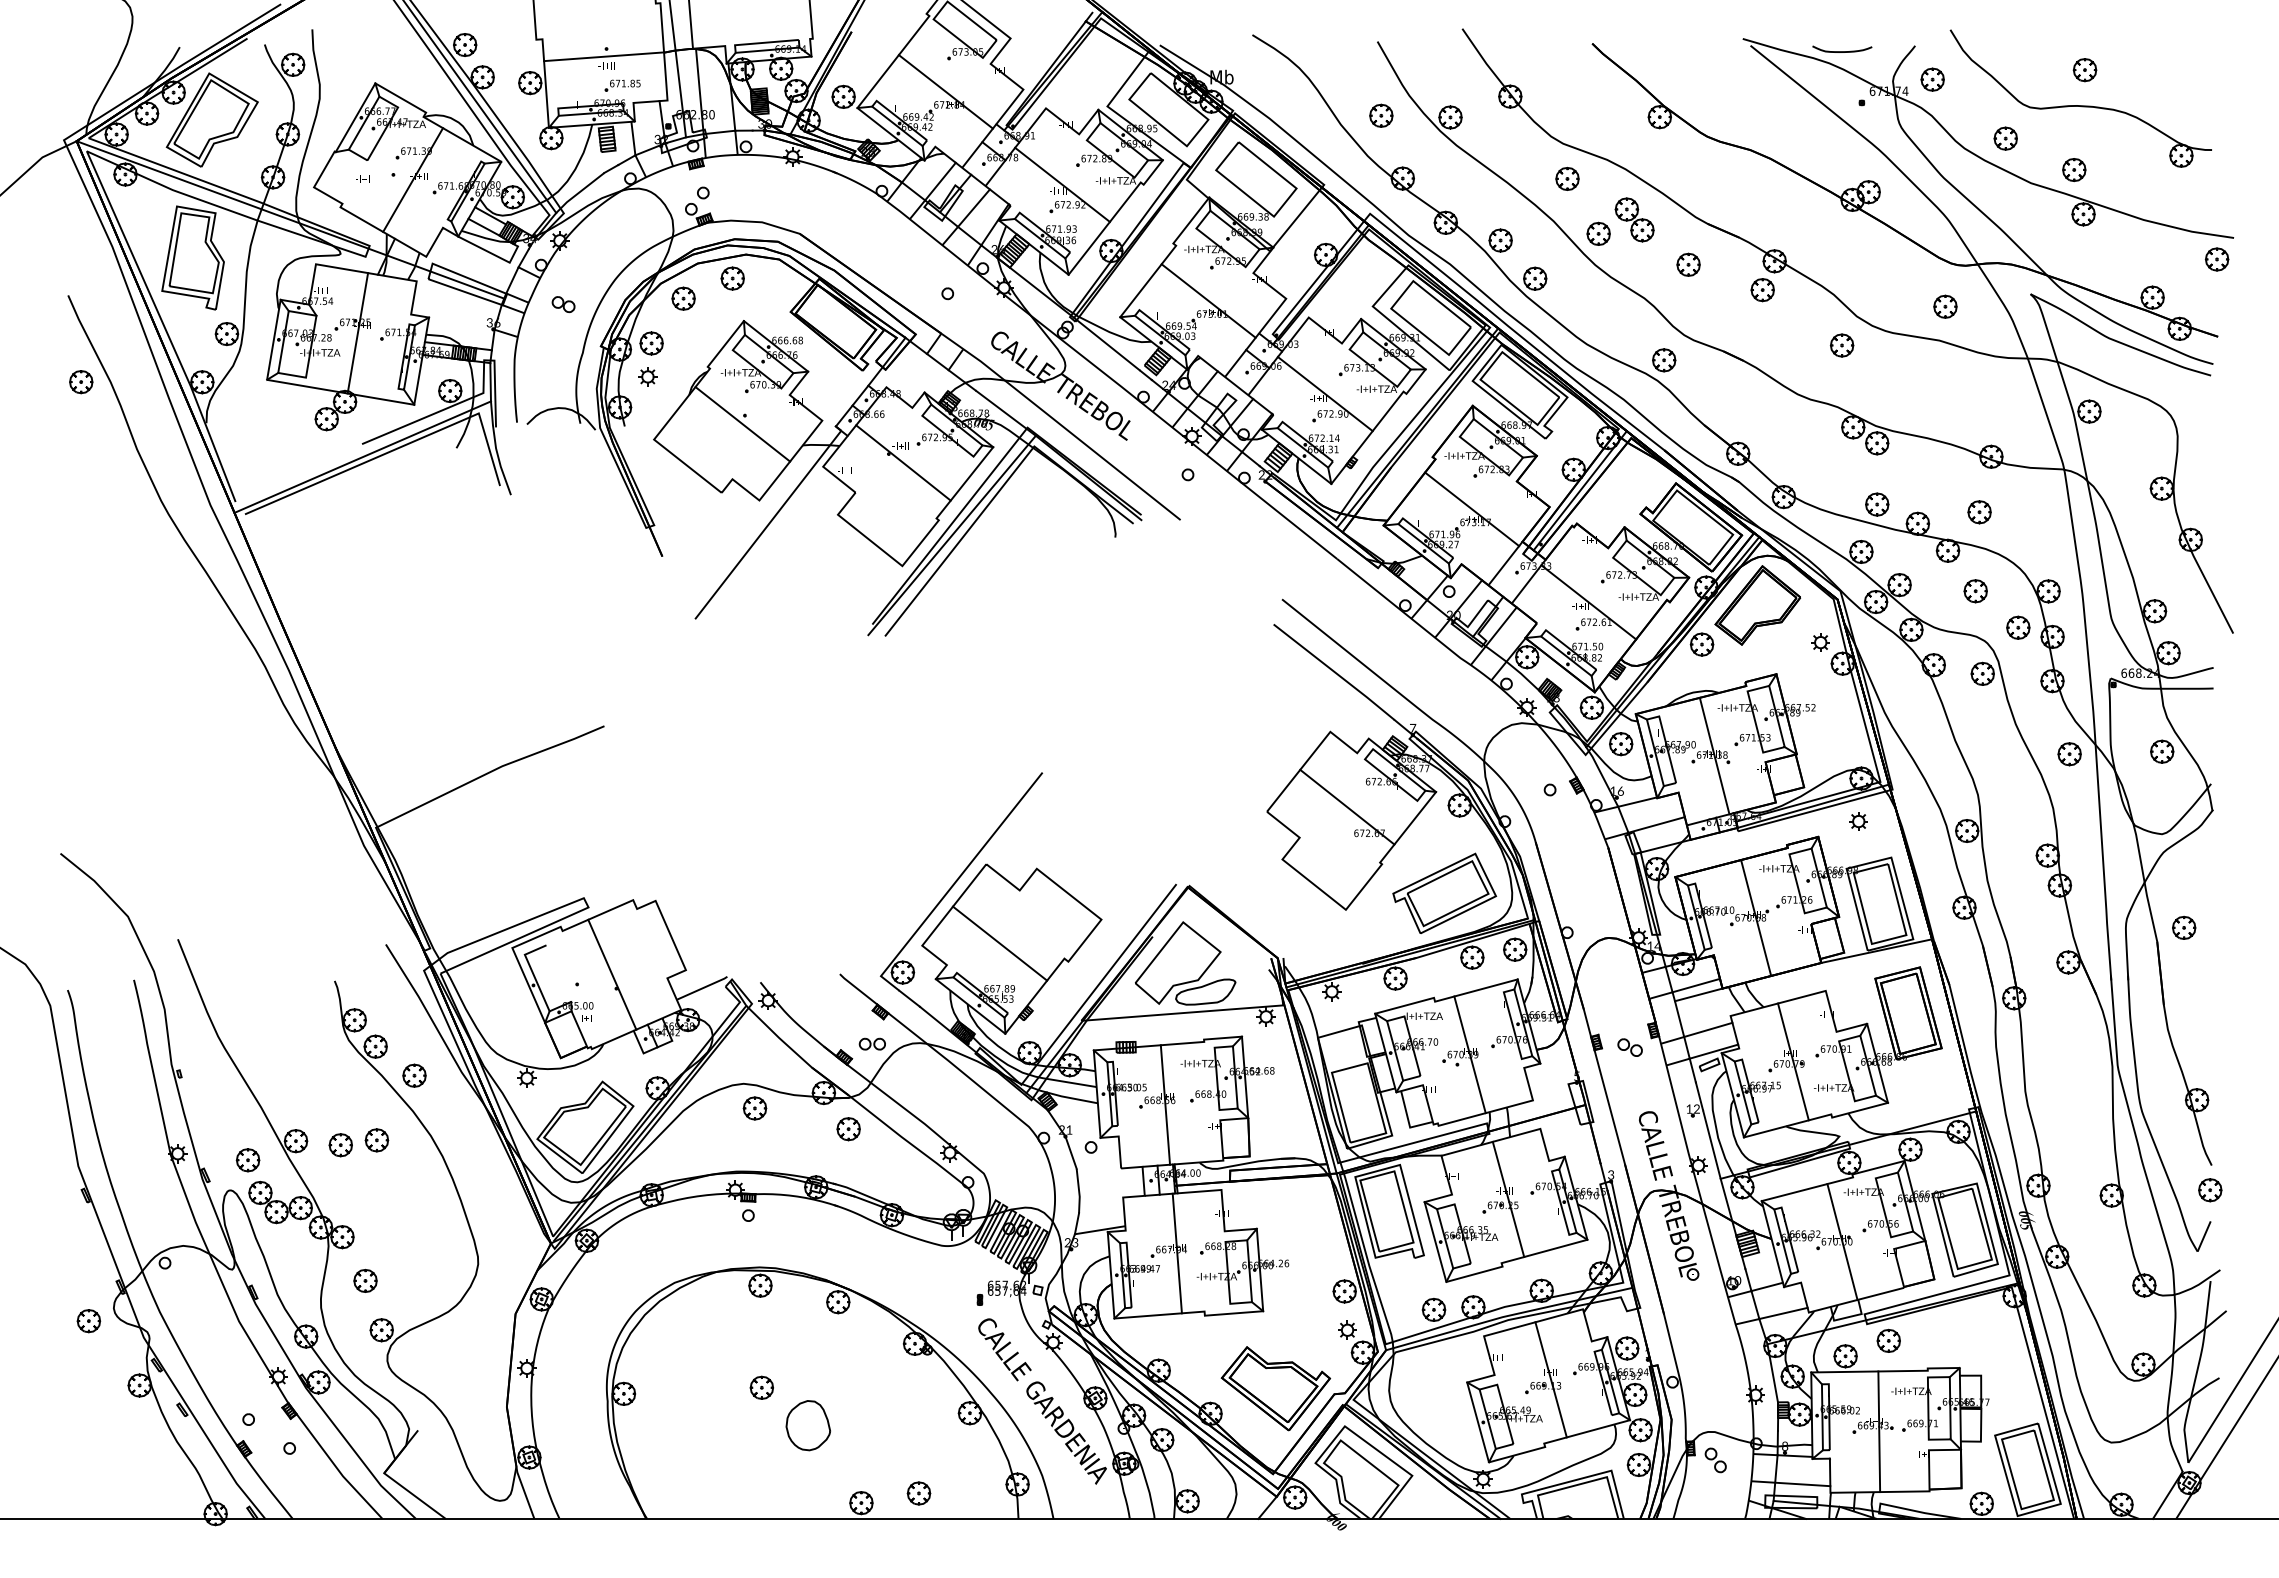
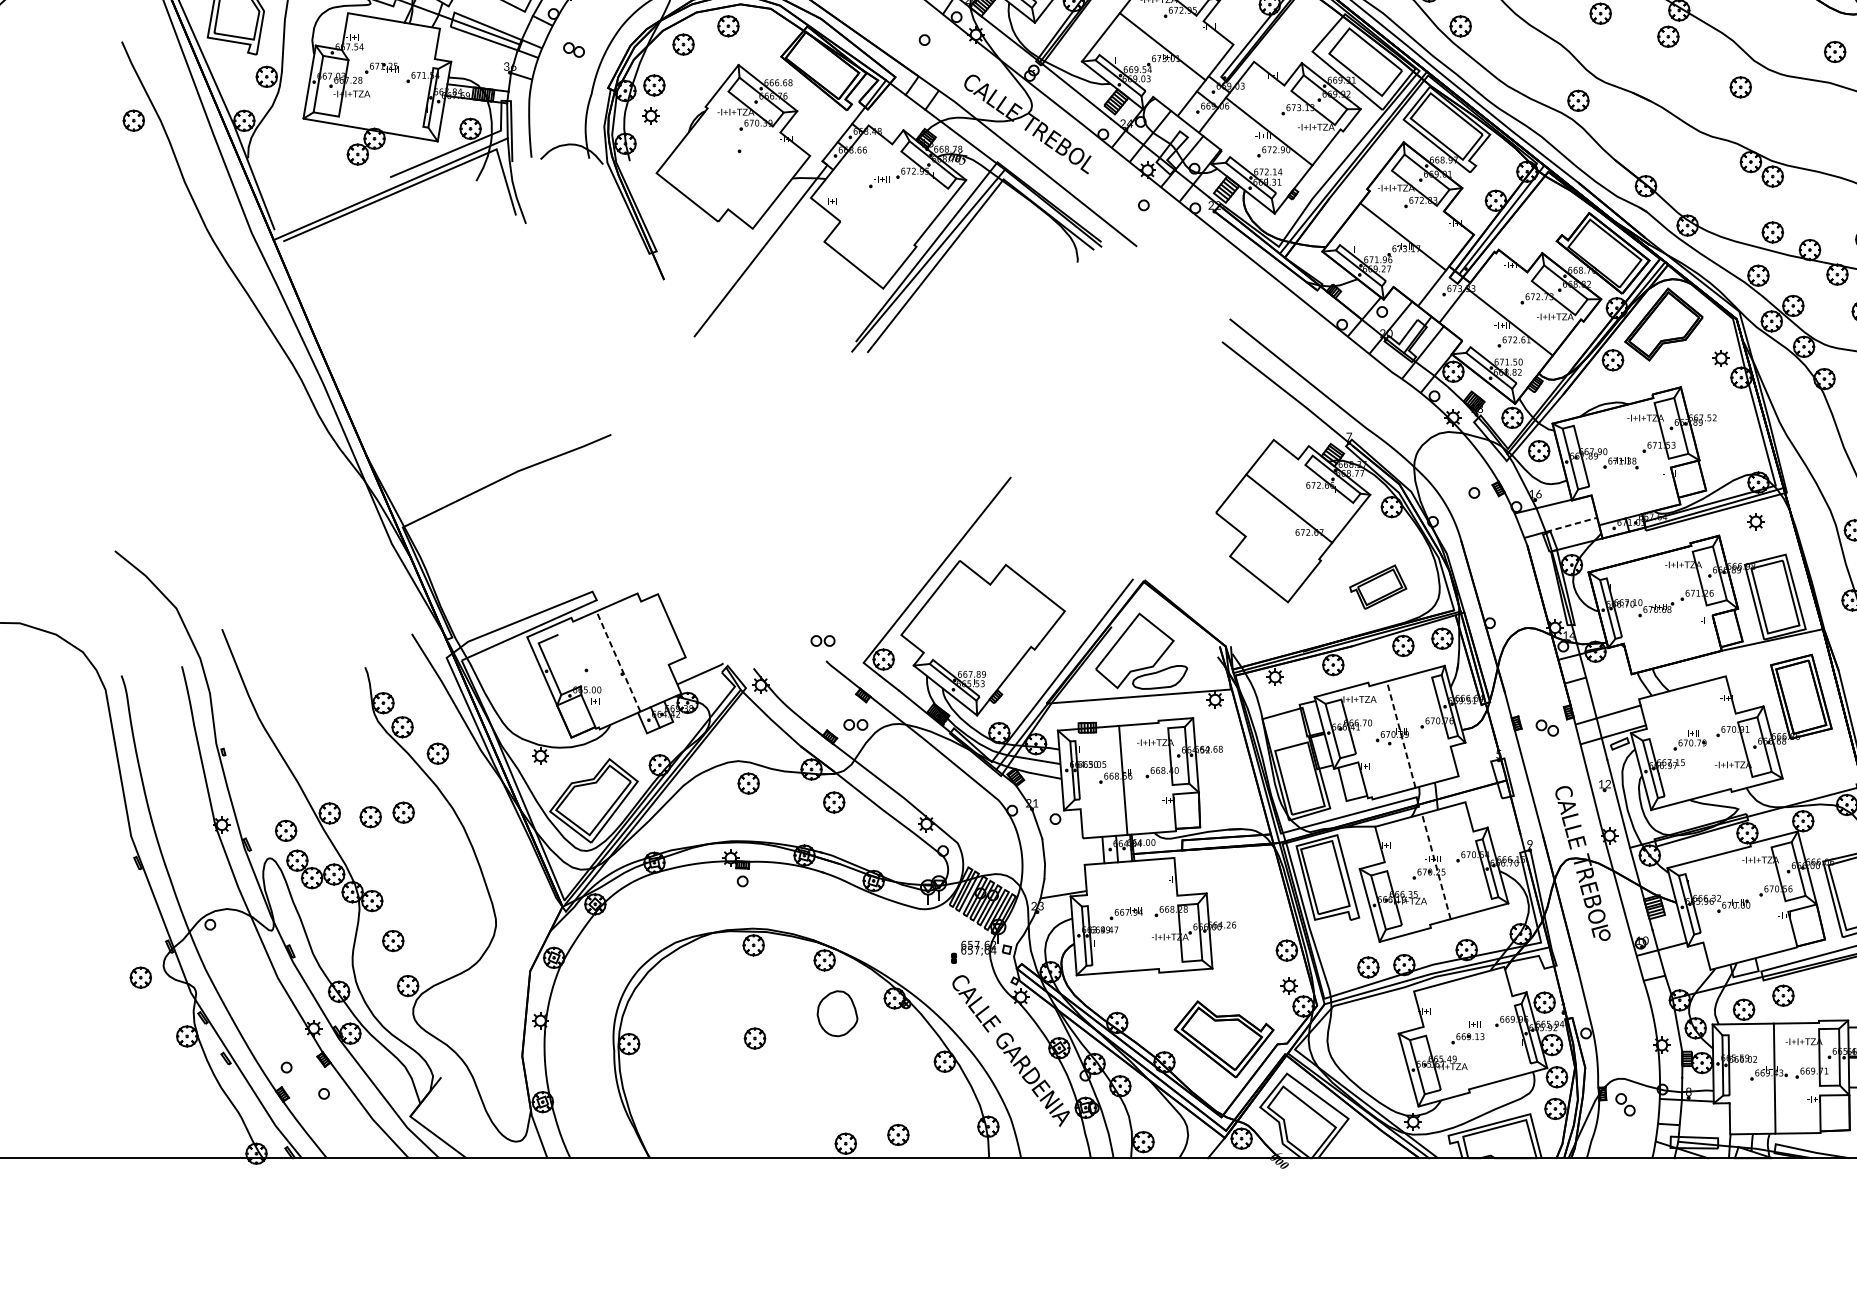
line: (357, 333) -> (385, 76), removed
line: (742, 424) -> (737, 159), removed
line: (903, 462) -> (884, 194), removed
line: (1714, 755) -> (1624, 461), removed
line: (1657, 824) -> (1572, 524), solid -> dashed
part: (1444, 892) -> (1377, 586), size x0.6
line: (1756, 917) -> (1662, 609), removed
line: (1000, 943) -> (972, 633), removed
part: (835, 951) -> (822, 640), added
line: (612, 974) -> (618, 661), solid -> dashed
line: (1696, 985) -> (1607, 671), removed
line: (1698, 994) -> (1609, 679), removed
line: (1469, 1054) -> (1400, 734), solid -> dashed
line: (1793, 1061) -> (1696, 740), removed
text: (1611, 1175) -> (1530, 844), 3 -> 9
line: (1508, 1199) -> (1436, 866), solid -> dashed
line: (1842, 1241) -> (1741, 905), removed
line: (1176, 1253) -> (1133, 915), removed
line: (1783, 1313) -> (1687, 970), removed
line: (1550, 1379) -> (1474, 1030), removed
part: (808, 1425) -> (837, 1013), moved
line: (1802, 1484) -> (1704, 1126), removed

